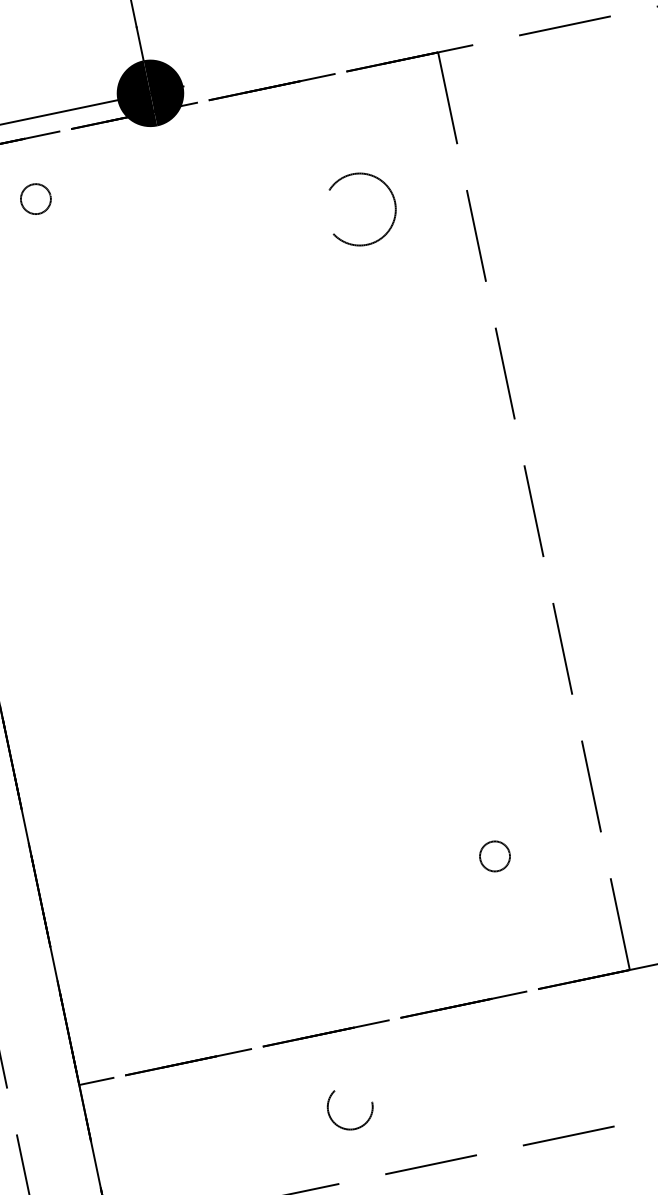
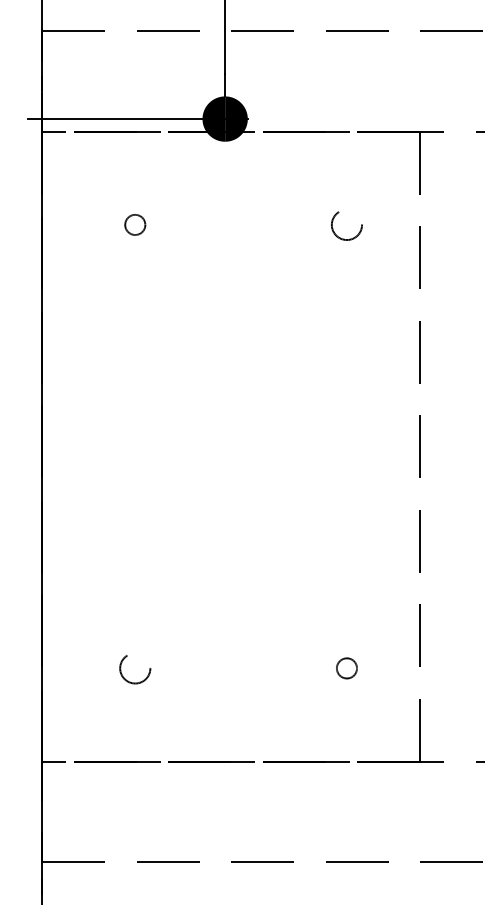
circle: (36, 198) -> (135, 224), moved
circle: (359, 211) -> (346, 225), size x0.62
circle: (350, 1108) -> (135, 669), moved

